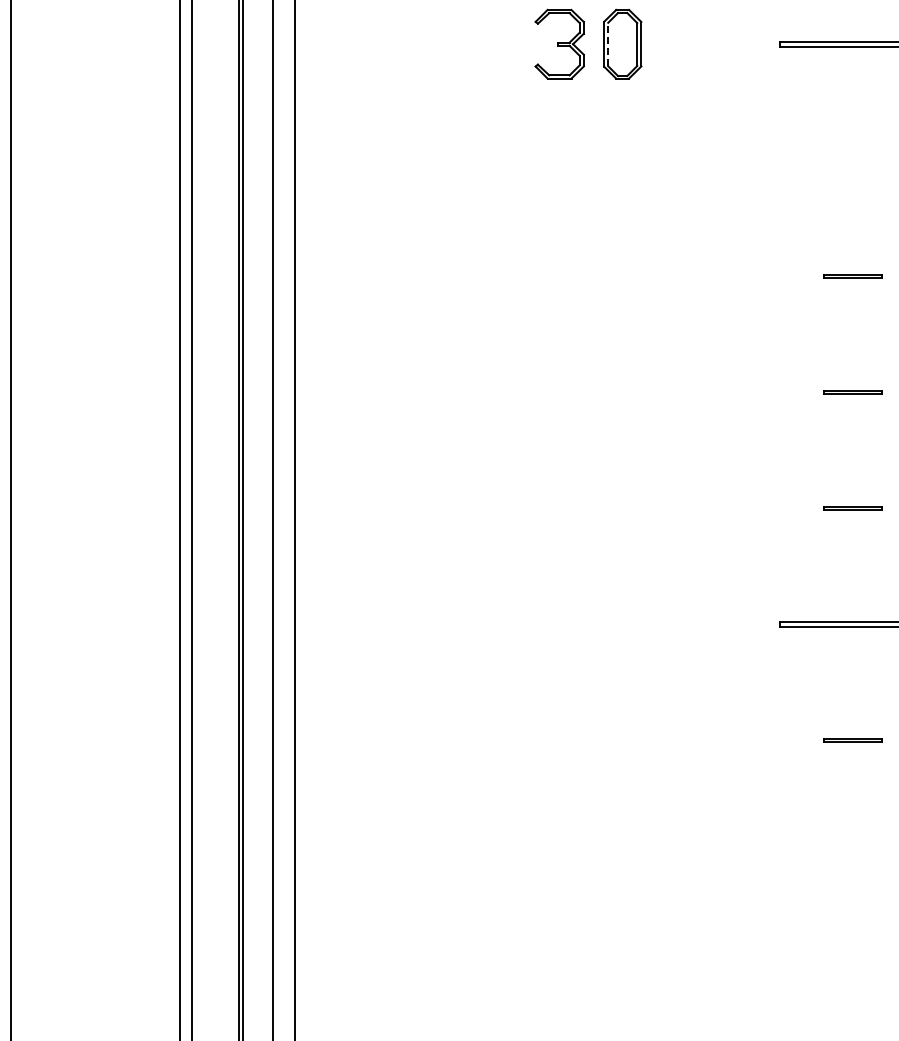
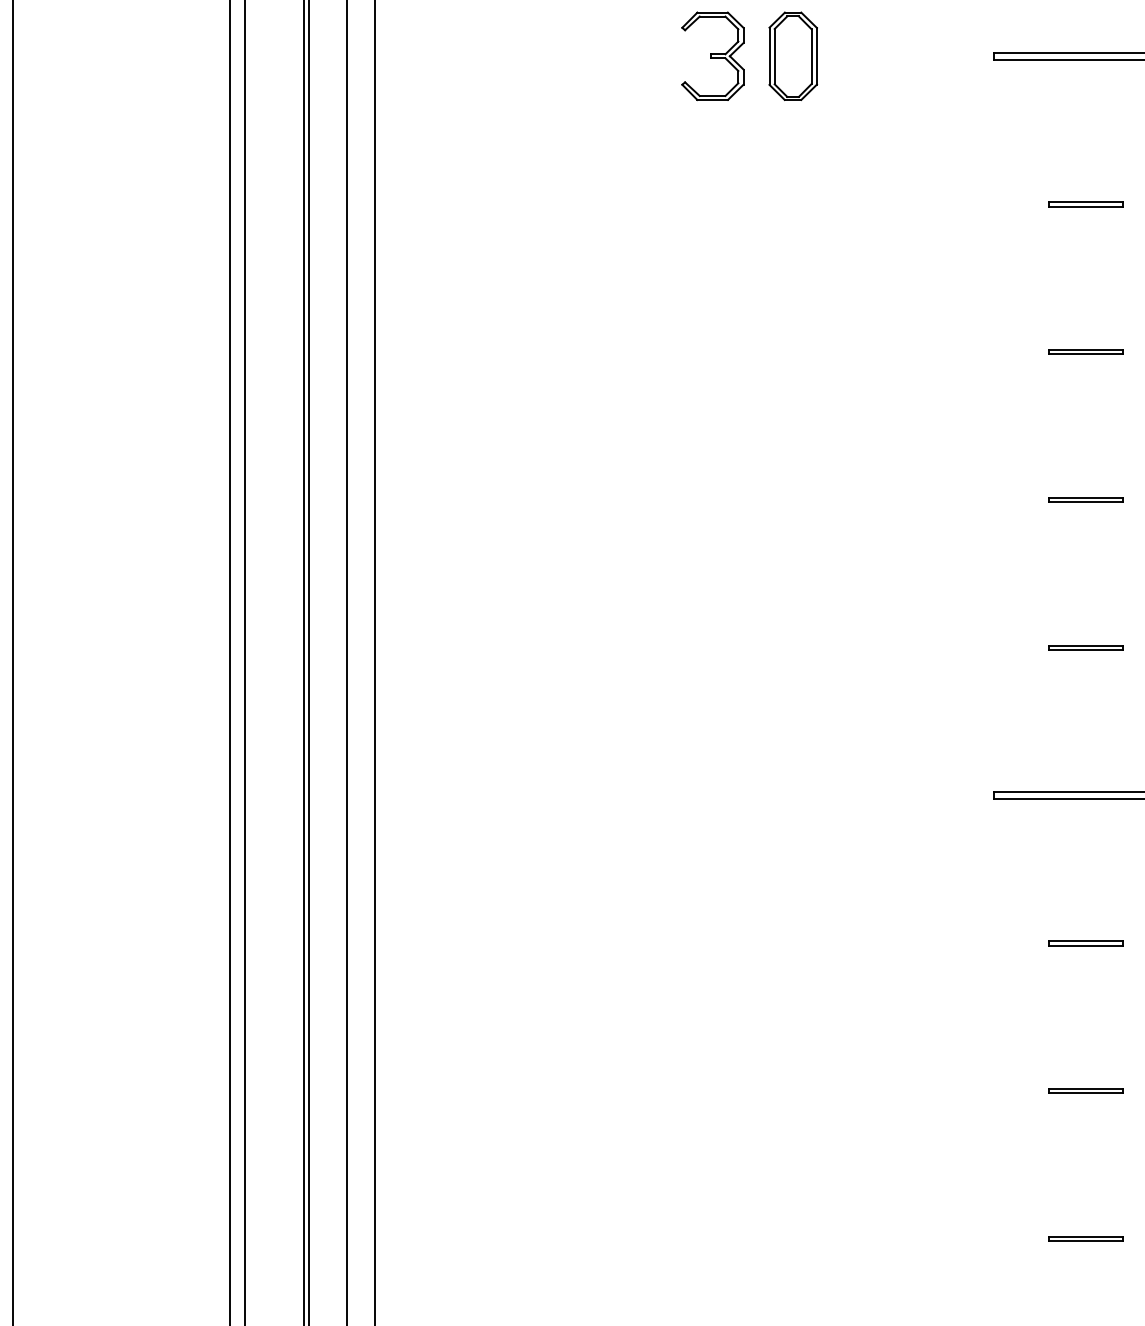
line: (608, 44) -> (775, 56), dashed -> solid
line: (852, 159) -> (1085, 203), added
line: (852, 855) -> (1085, 1089), added
line: (852, 971) -> (1085, 1237), added

